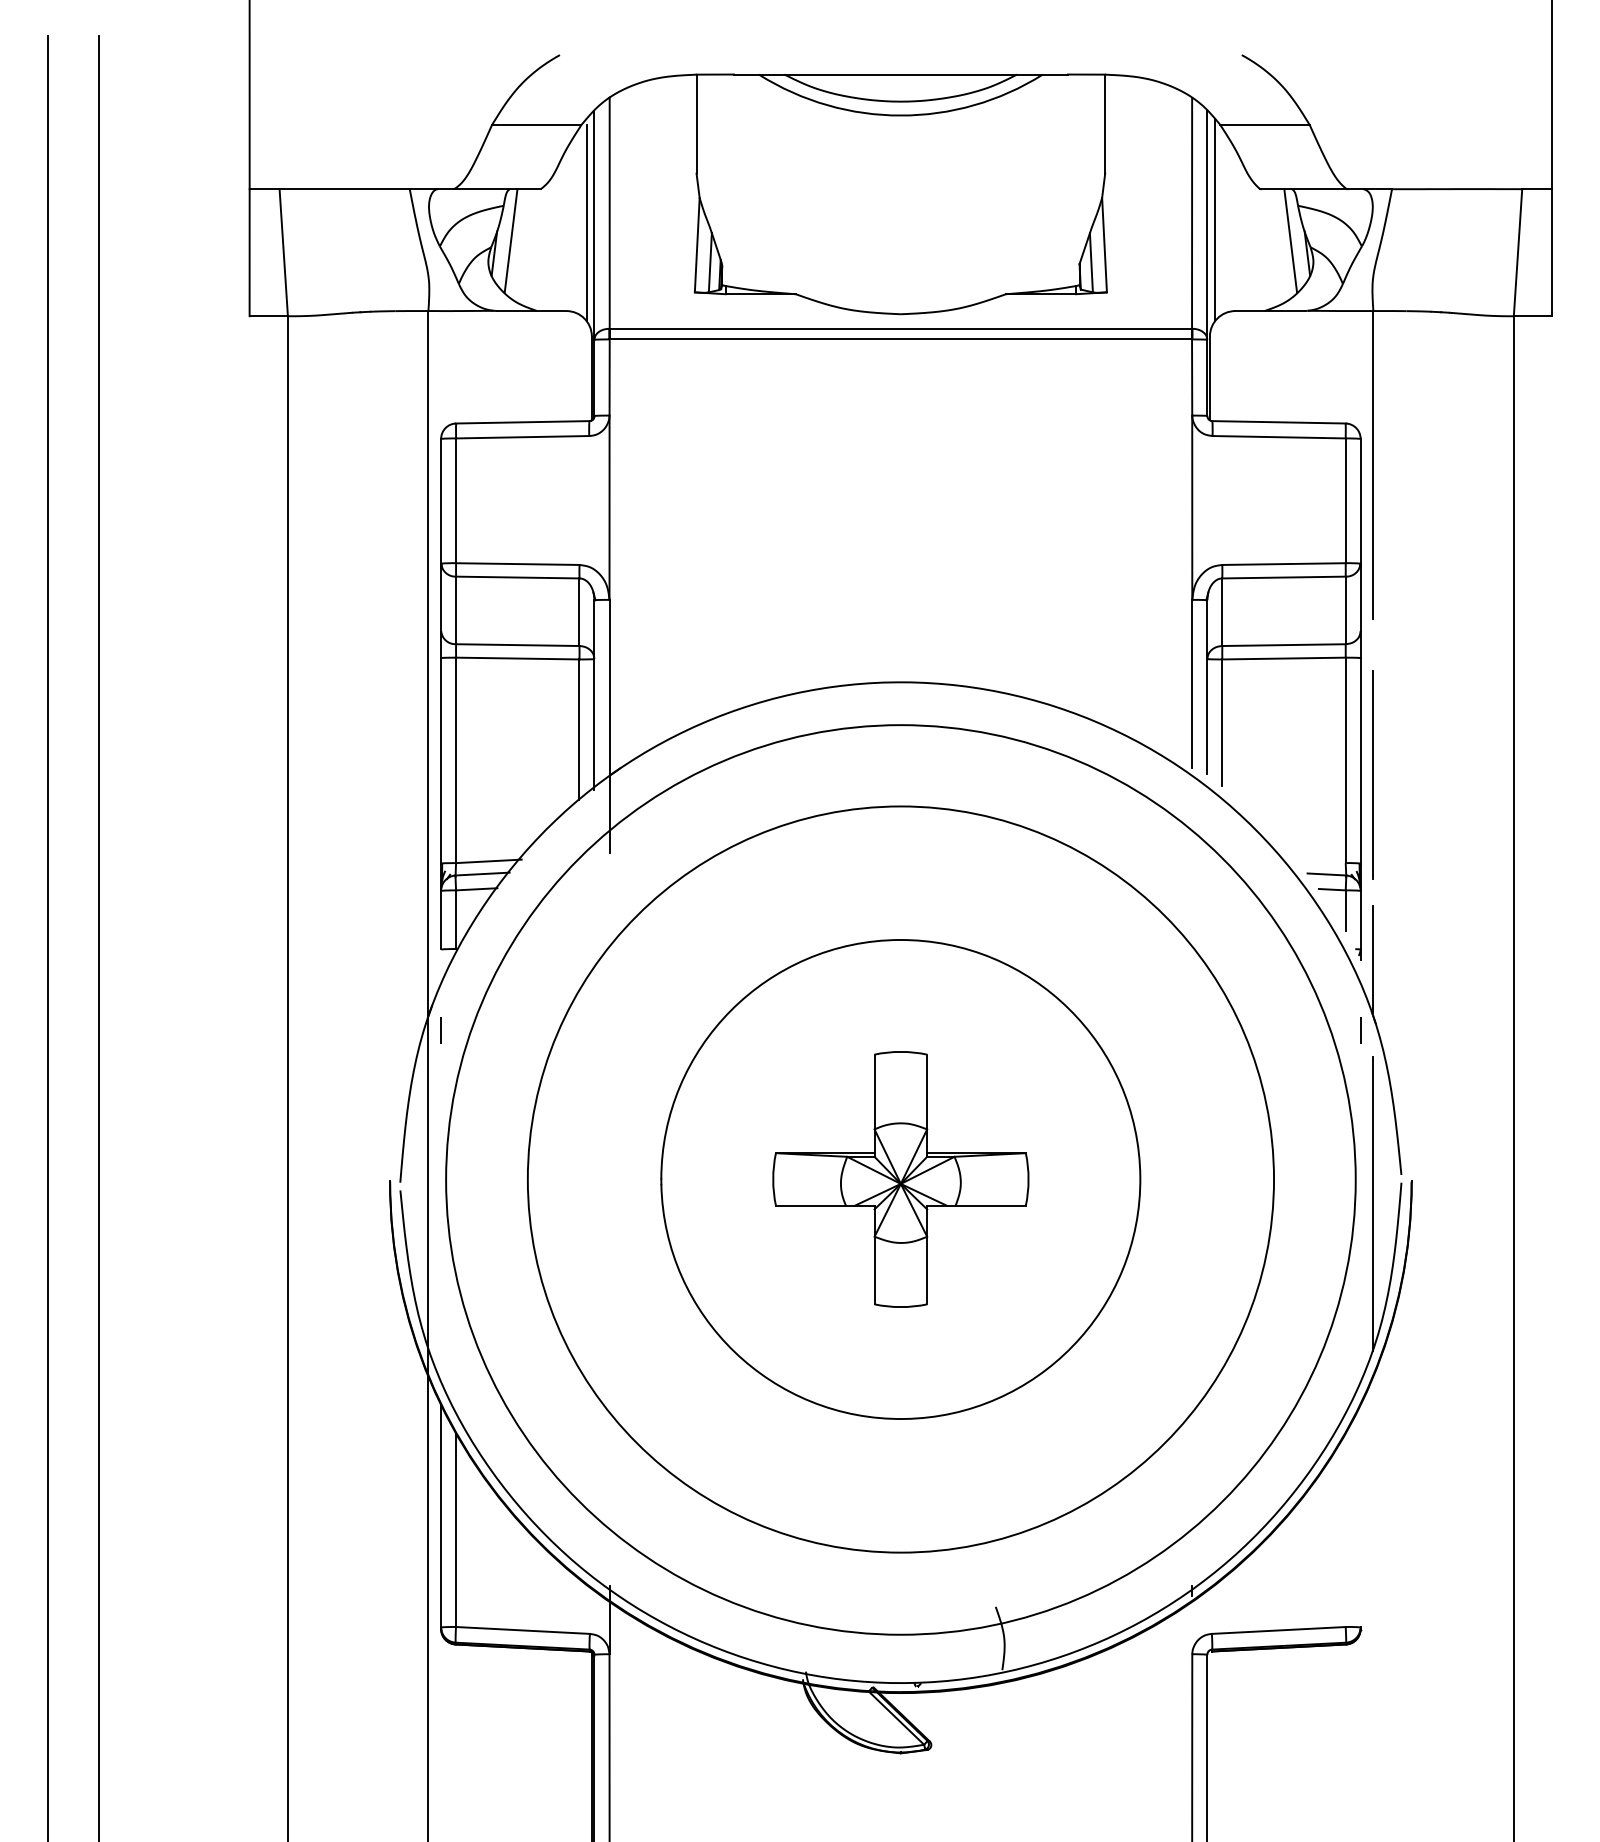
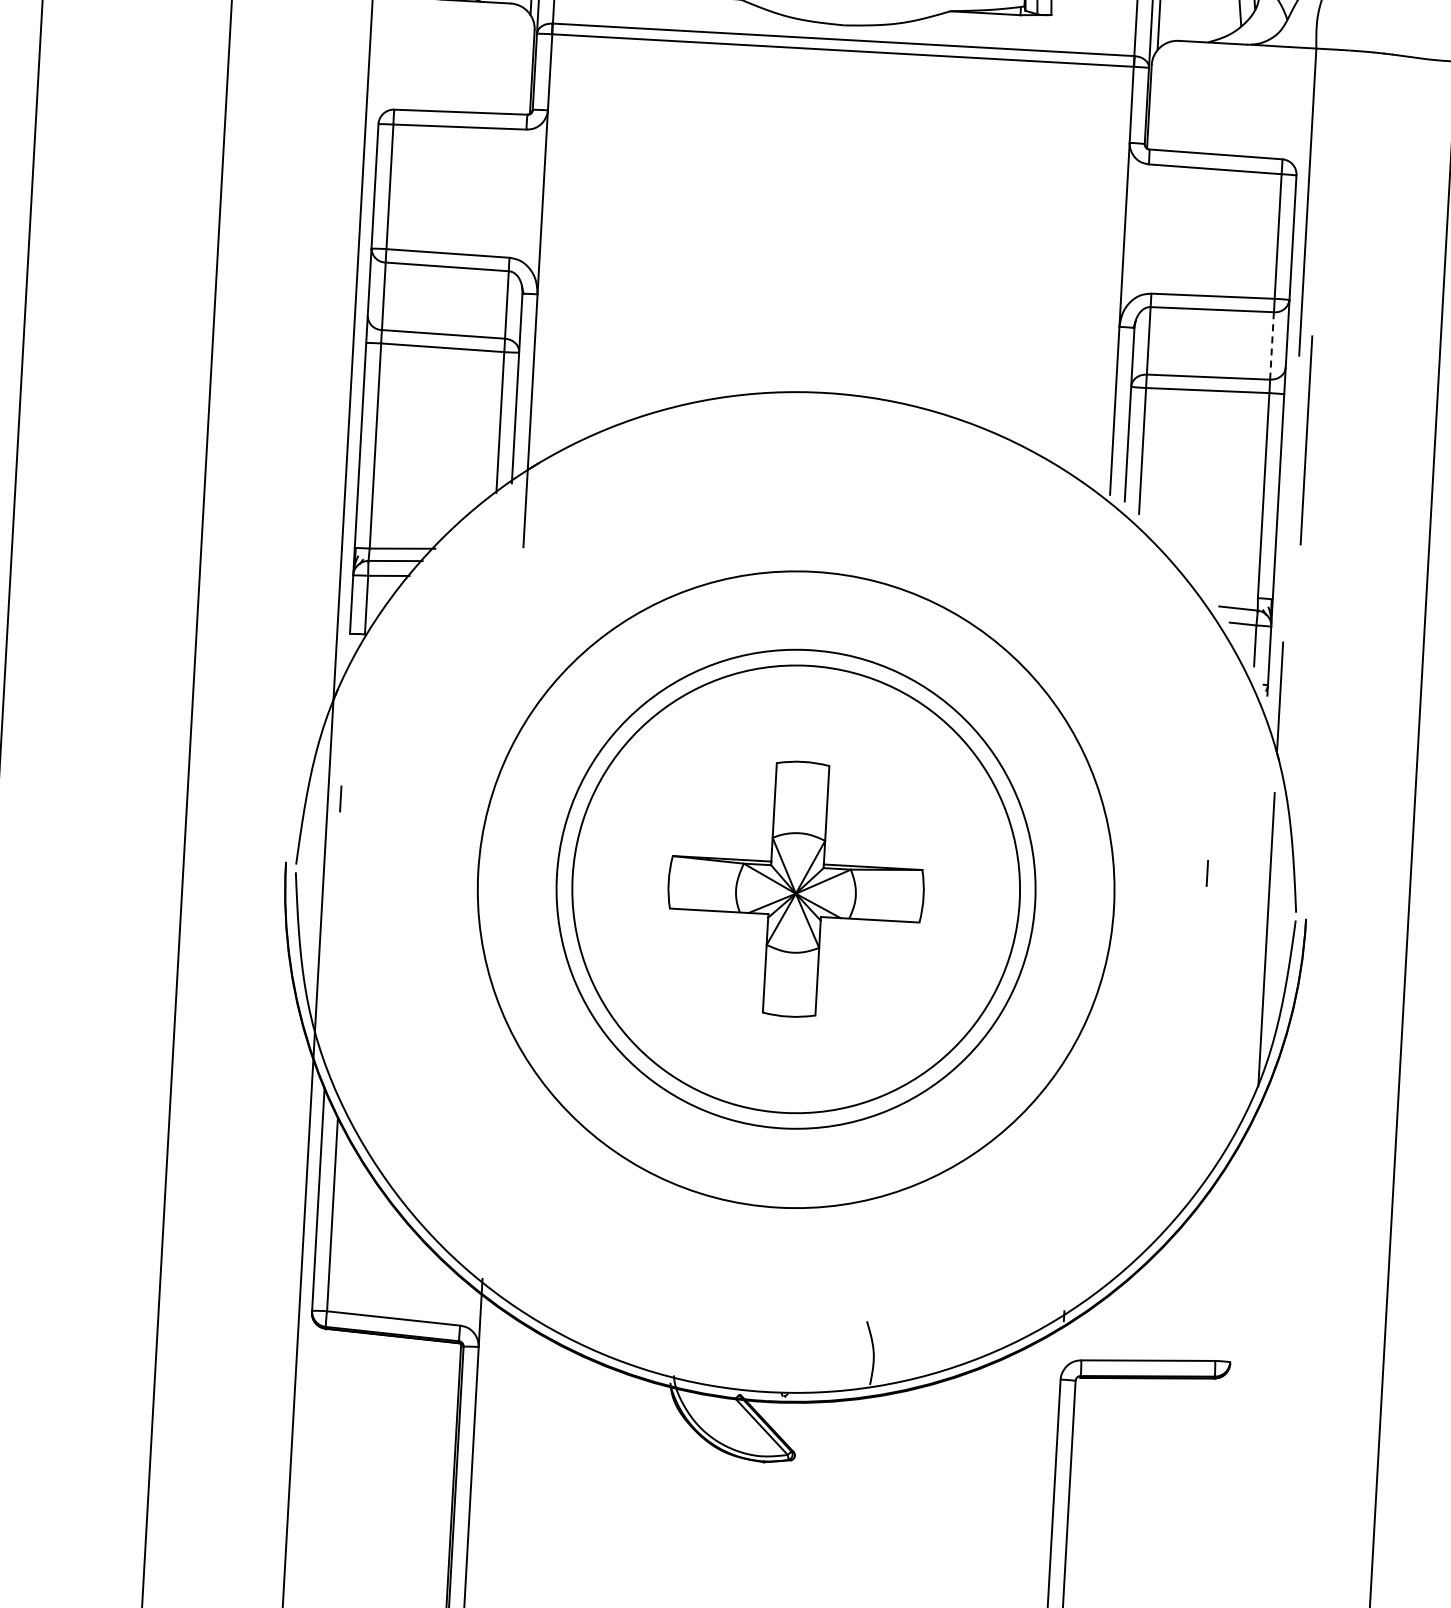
line: (1345, 610) -> (1271, 346), solid -> dashed
line: (1372, 774) -> (1305, 440), moved
line: (440, 1030) -> (340, 798), moved
line: (1360, 1030) -> (1207, 873), moved
circle: (900, 1179) -> (795, 889), size x0.6
circle: (900, 1179) -> (795, 889), size x0.7

